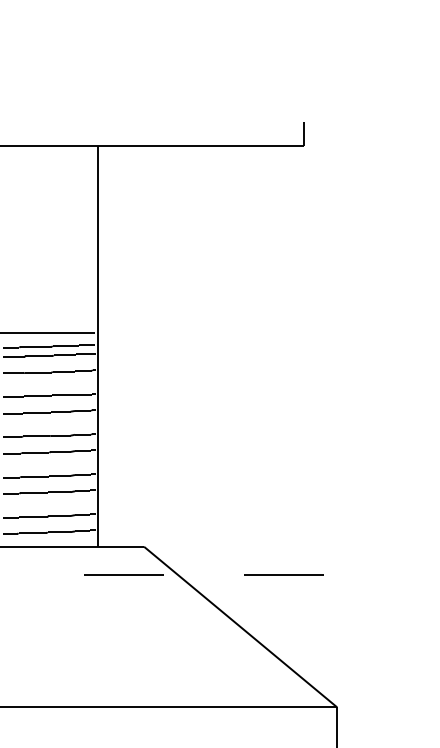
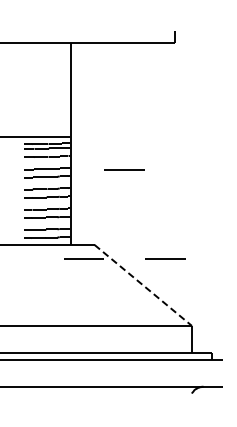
line: (203, 397) -> (124, 169), added
line: (241, 627) -> (143, 285), solid -> dashed

